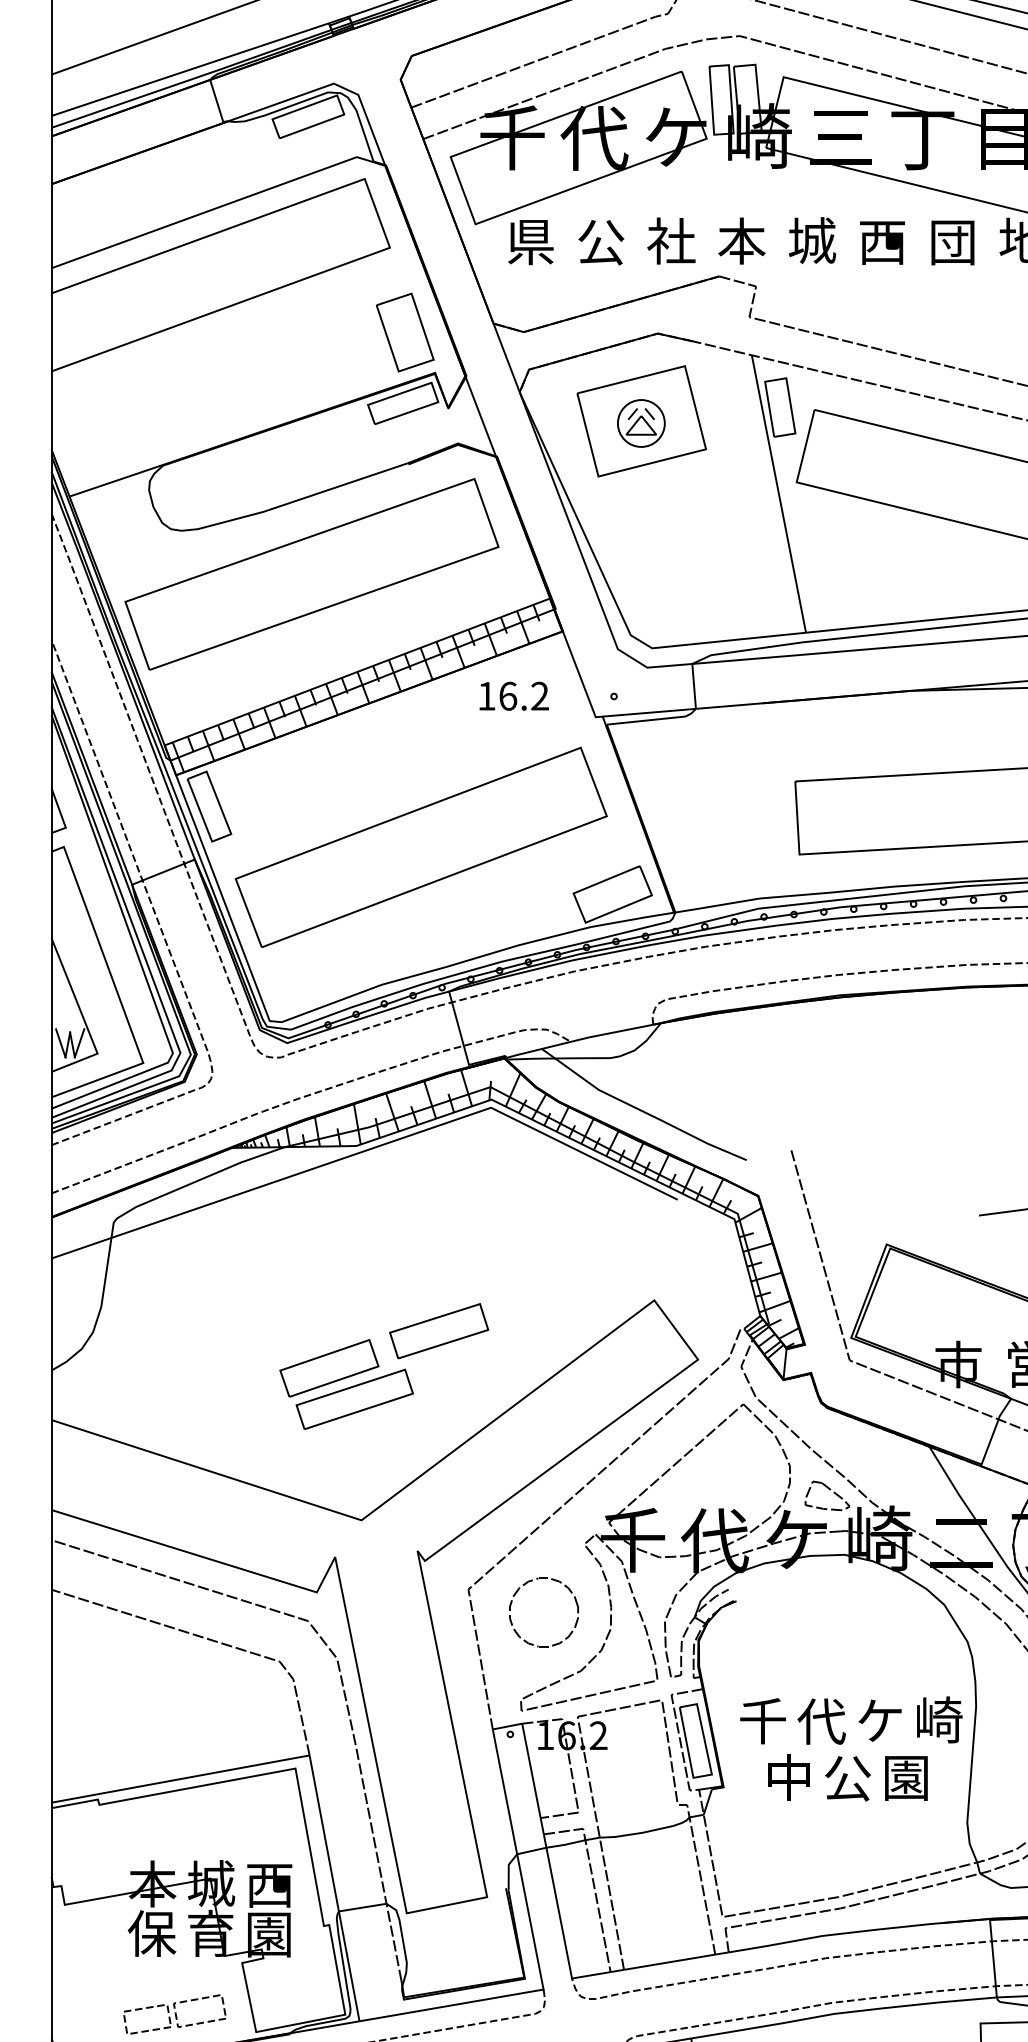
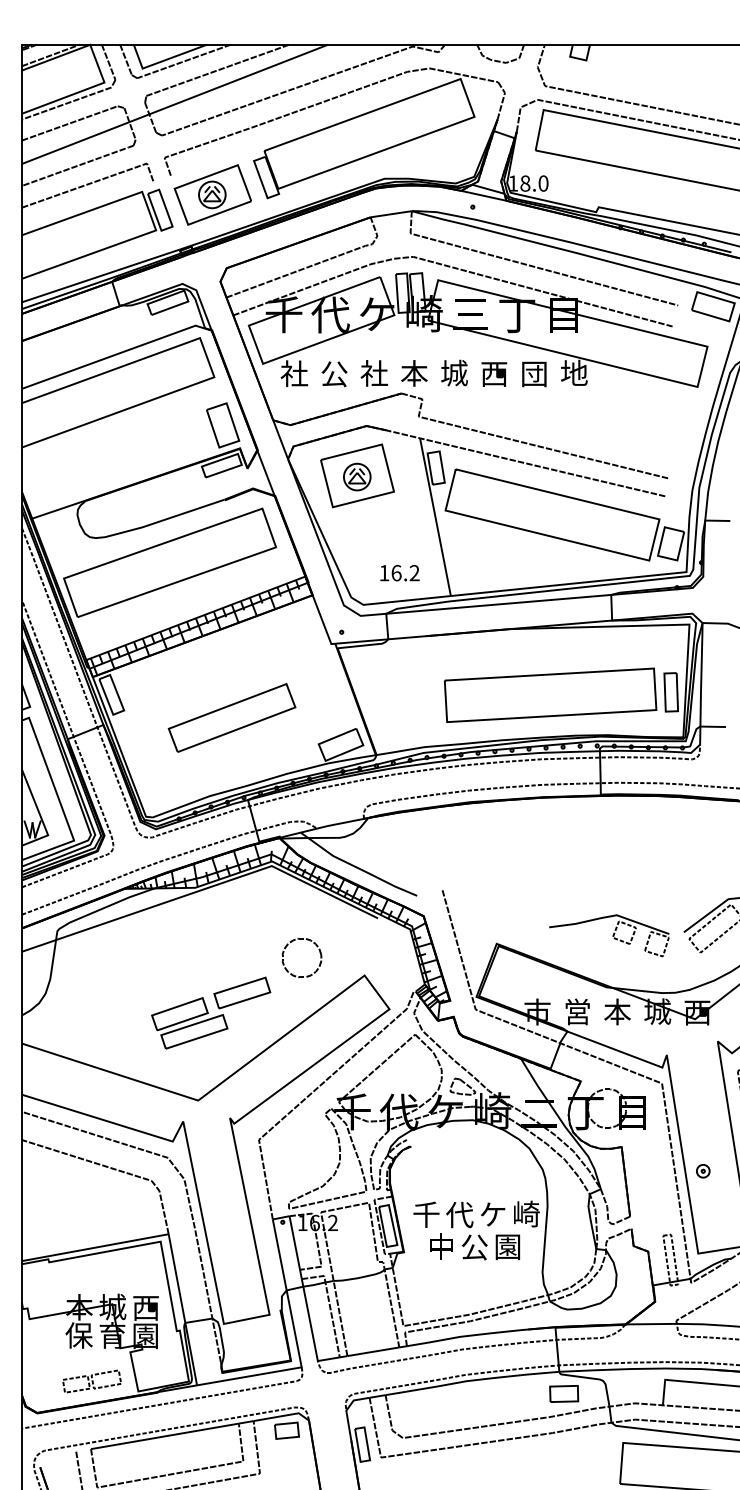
text: (530, 241) -> (294, 373), 県 -> 社
text: (513, 696) -> (399, 573), moved
part: (420, 846) -> (231, 717), size x0.6
part: (520, 1590) -> (288, 945), moved

